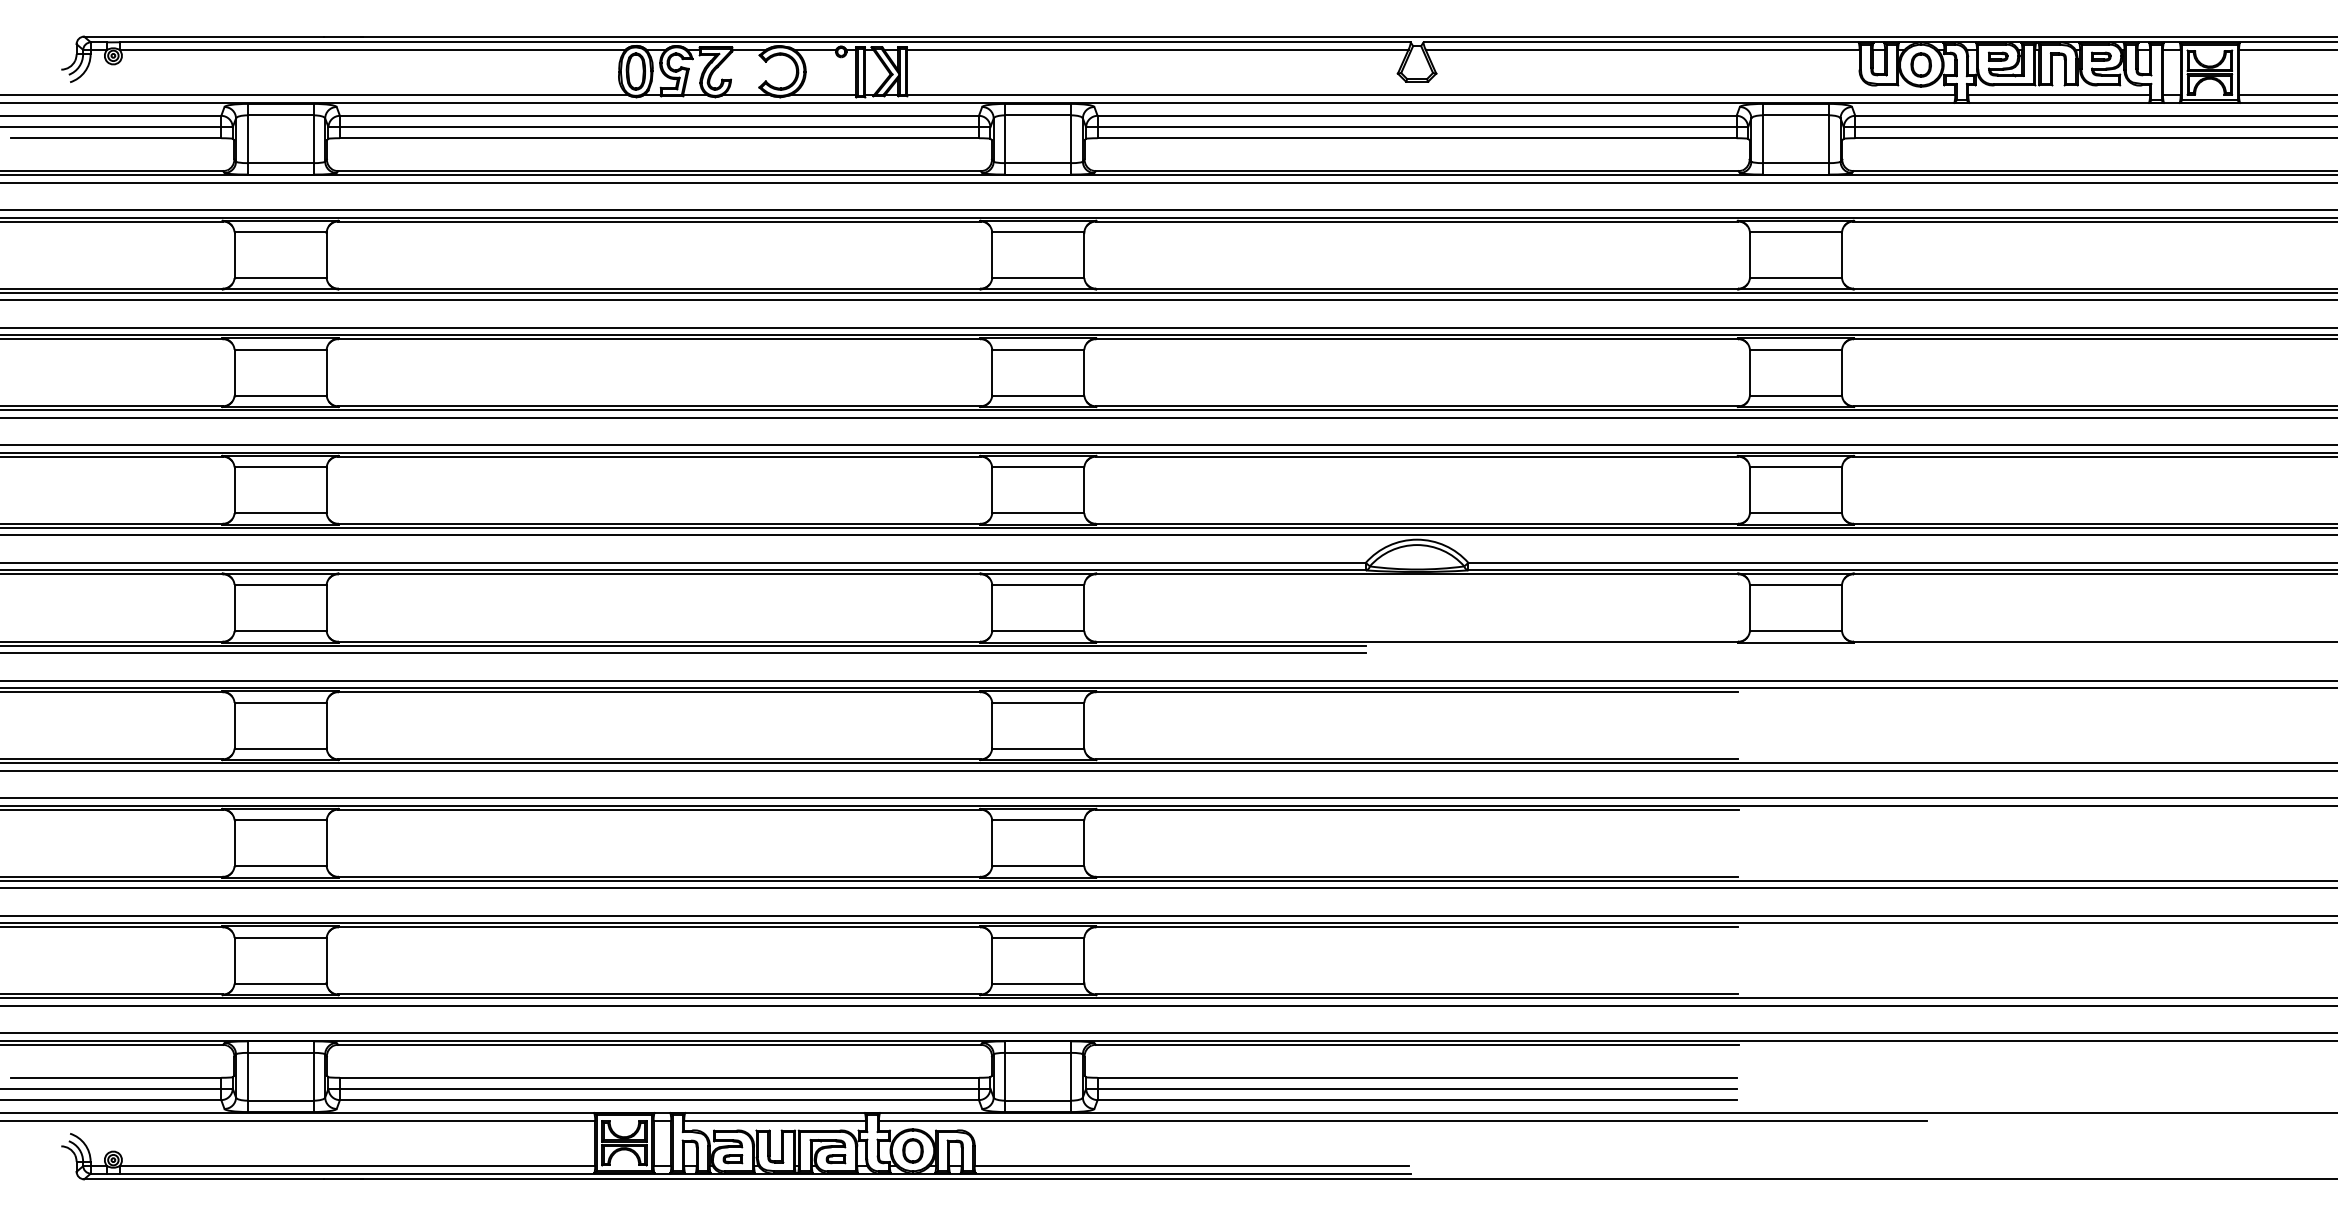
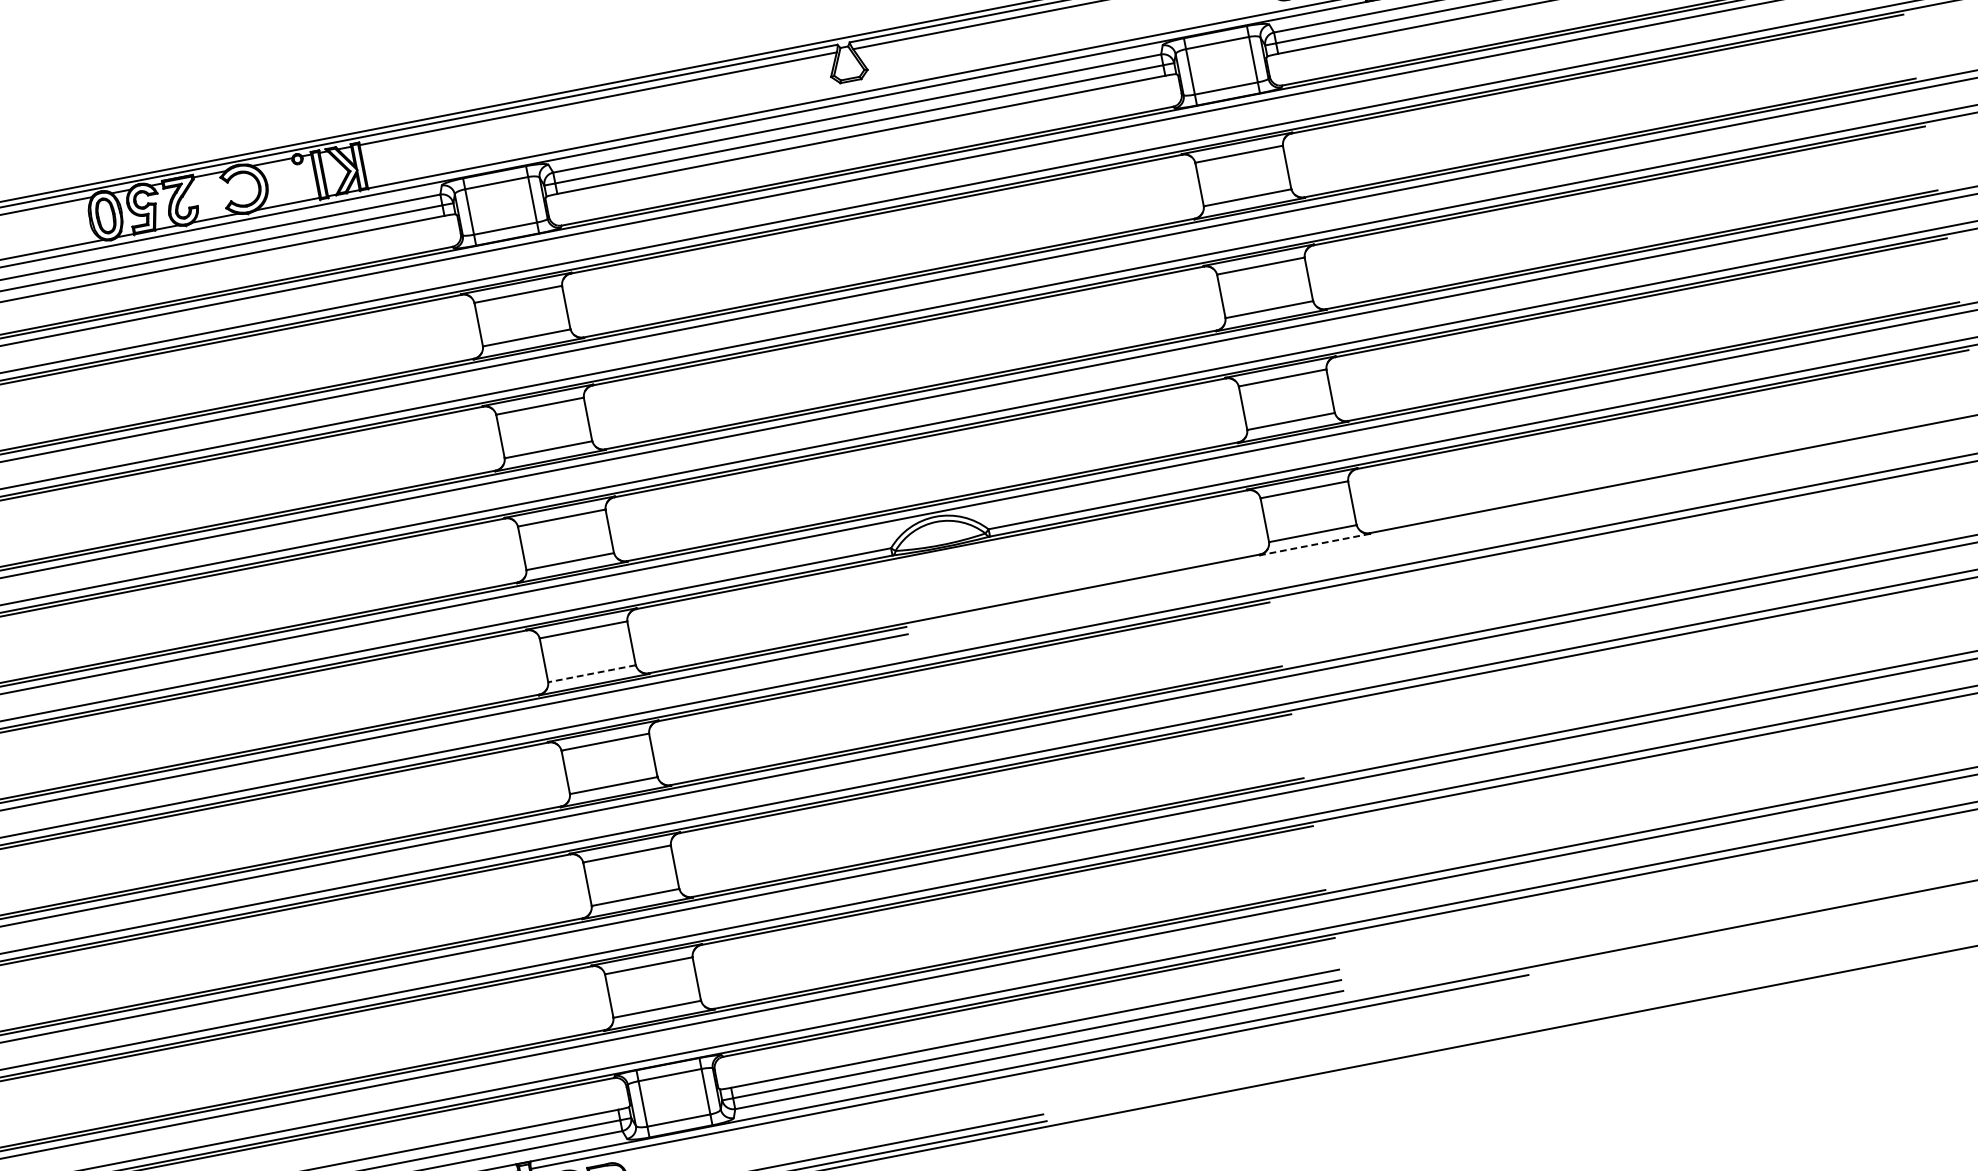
line: (1037, 631) -> (591, 674), solid -> dashed
line: (1795, 642) -> (1314, 544), solid -> dashed

